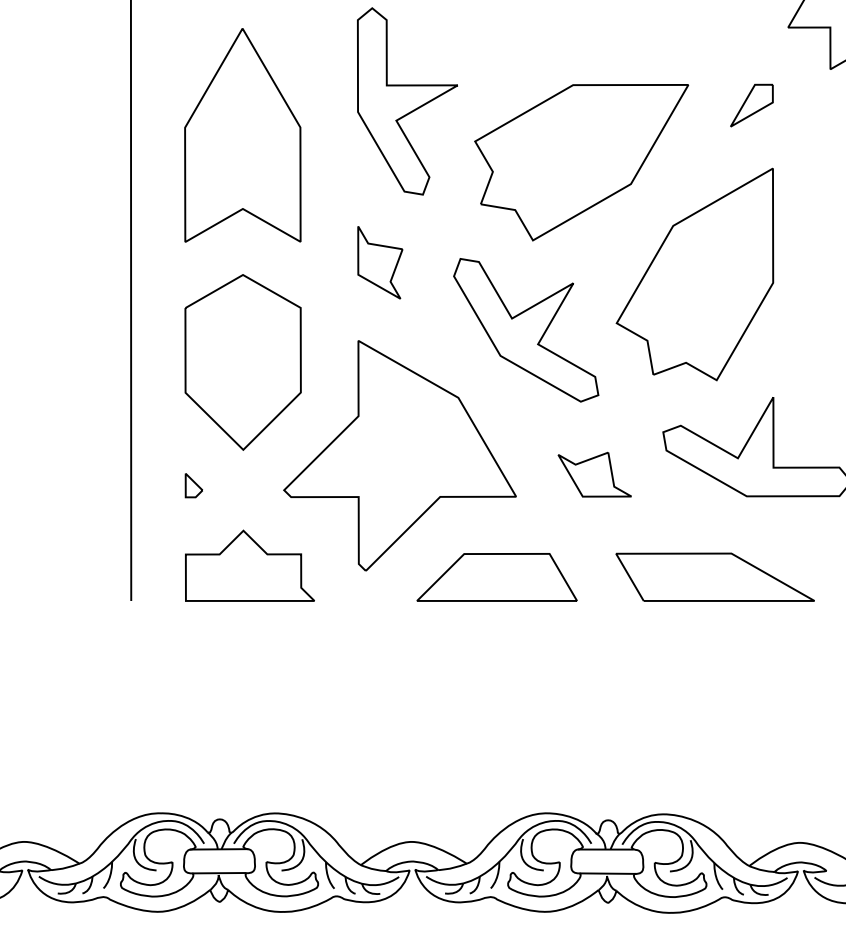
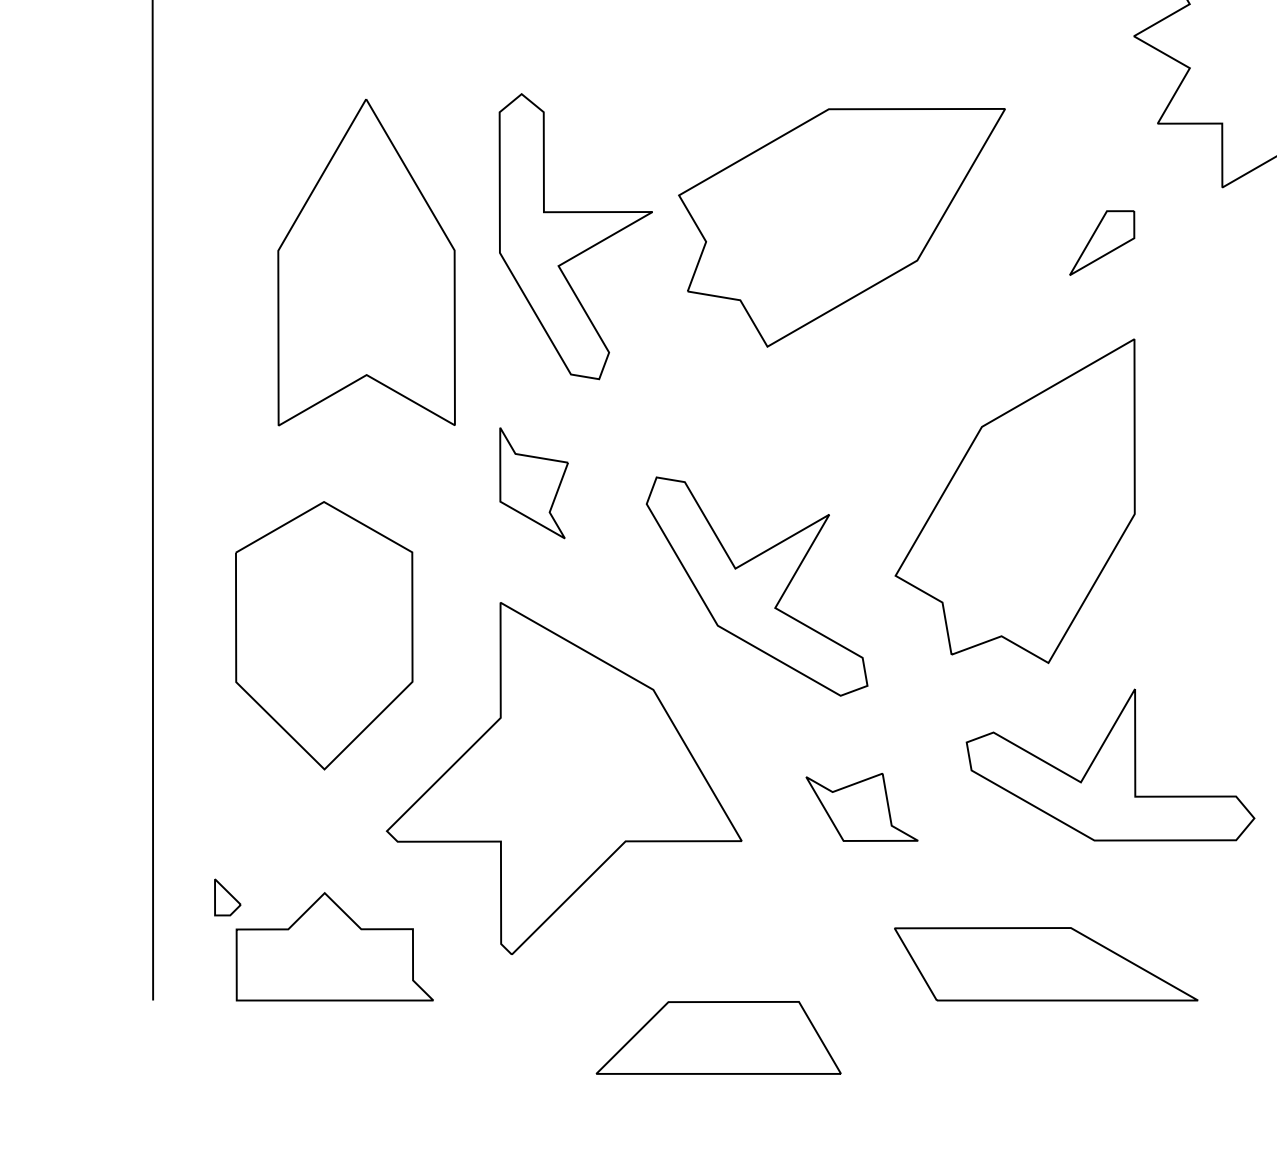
part: (242, 135) -> (366, 262), moved
part: (581, 162) -> (841, 227), moved
part: (193, 485) -> (226, 897), moved
part: (496, 577) -> (717, 1038), moved

